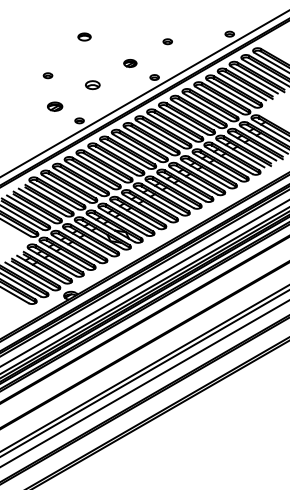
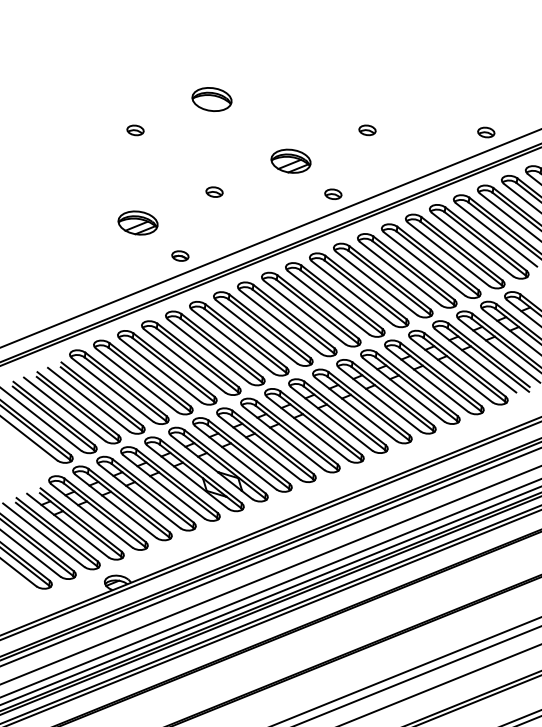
part: (84, 36) -> (211, 98), size x1.67
part: (130, 63) -> (291, 161), size x1.67
part: (47, 75) -> (134, 129), moved
part: (92, 84) -> (214, 190), size x0.62
part: (54, 106) -> (136, 222), size x1.43

